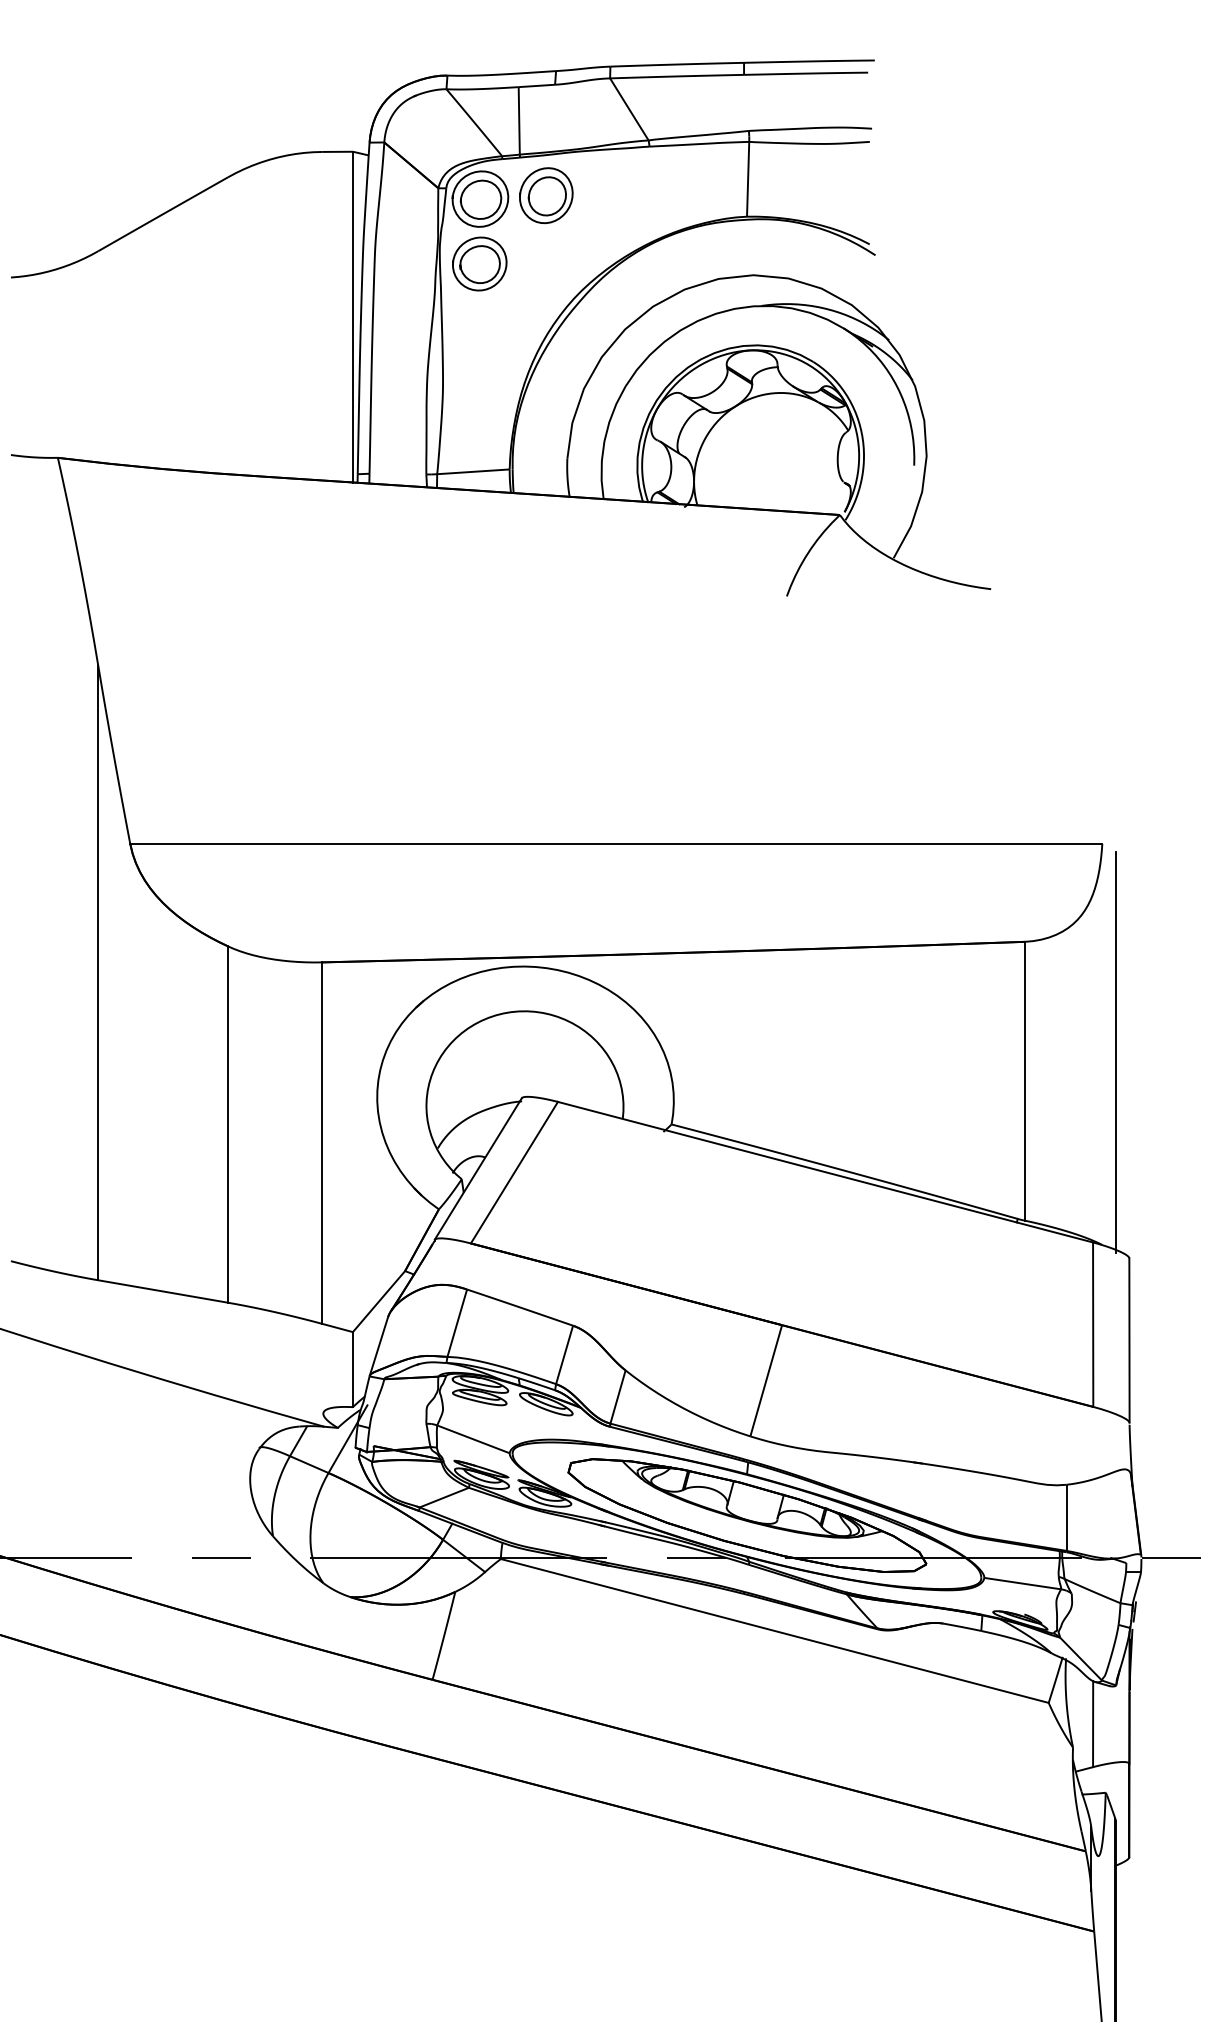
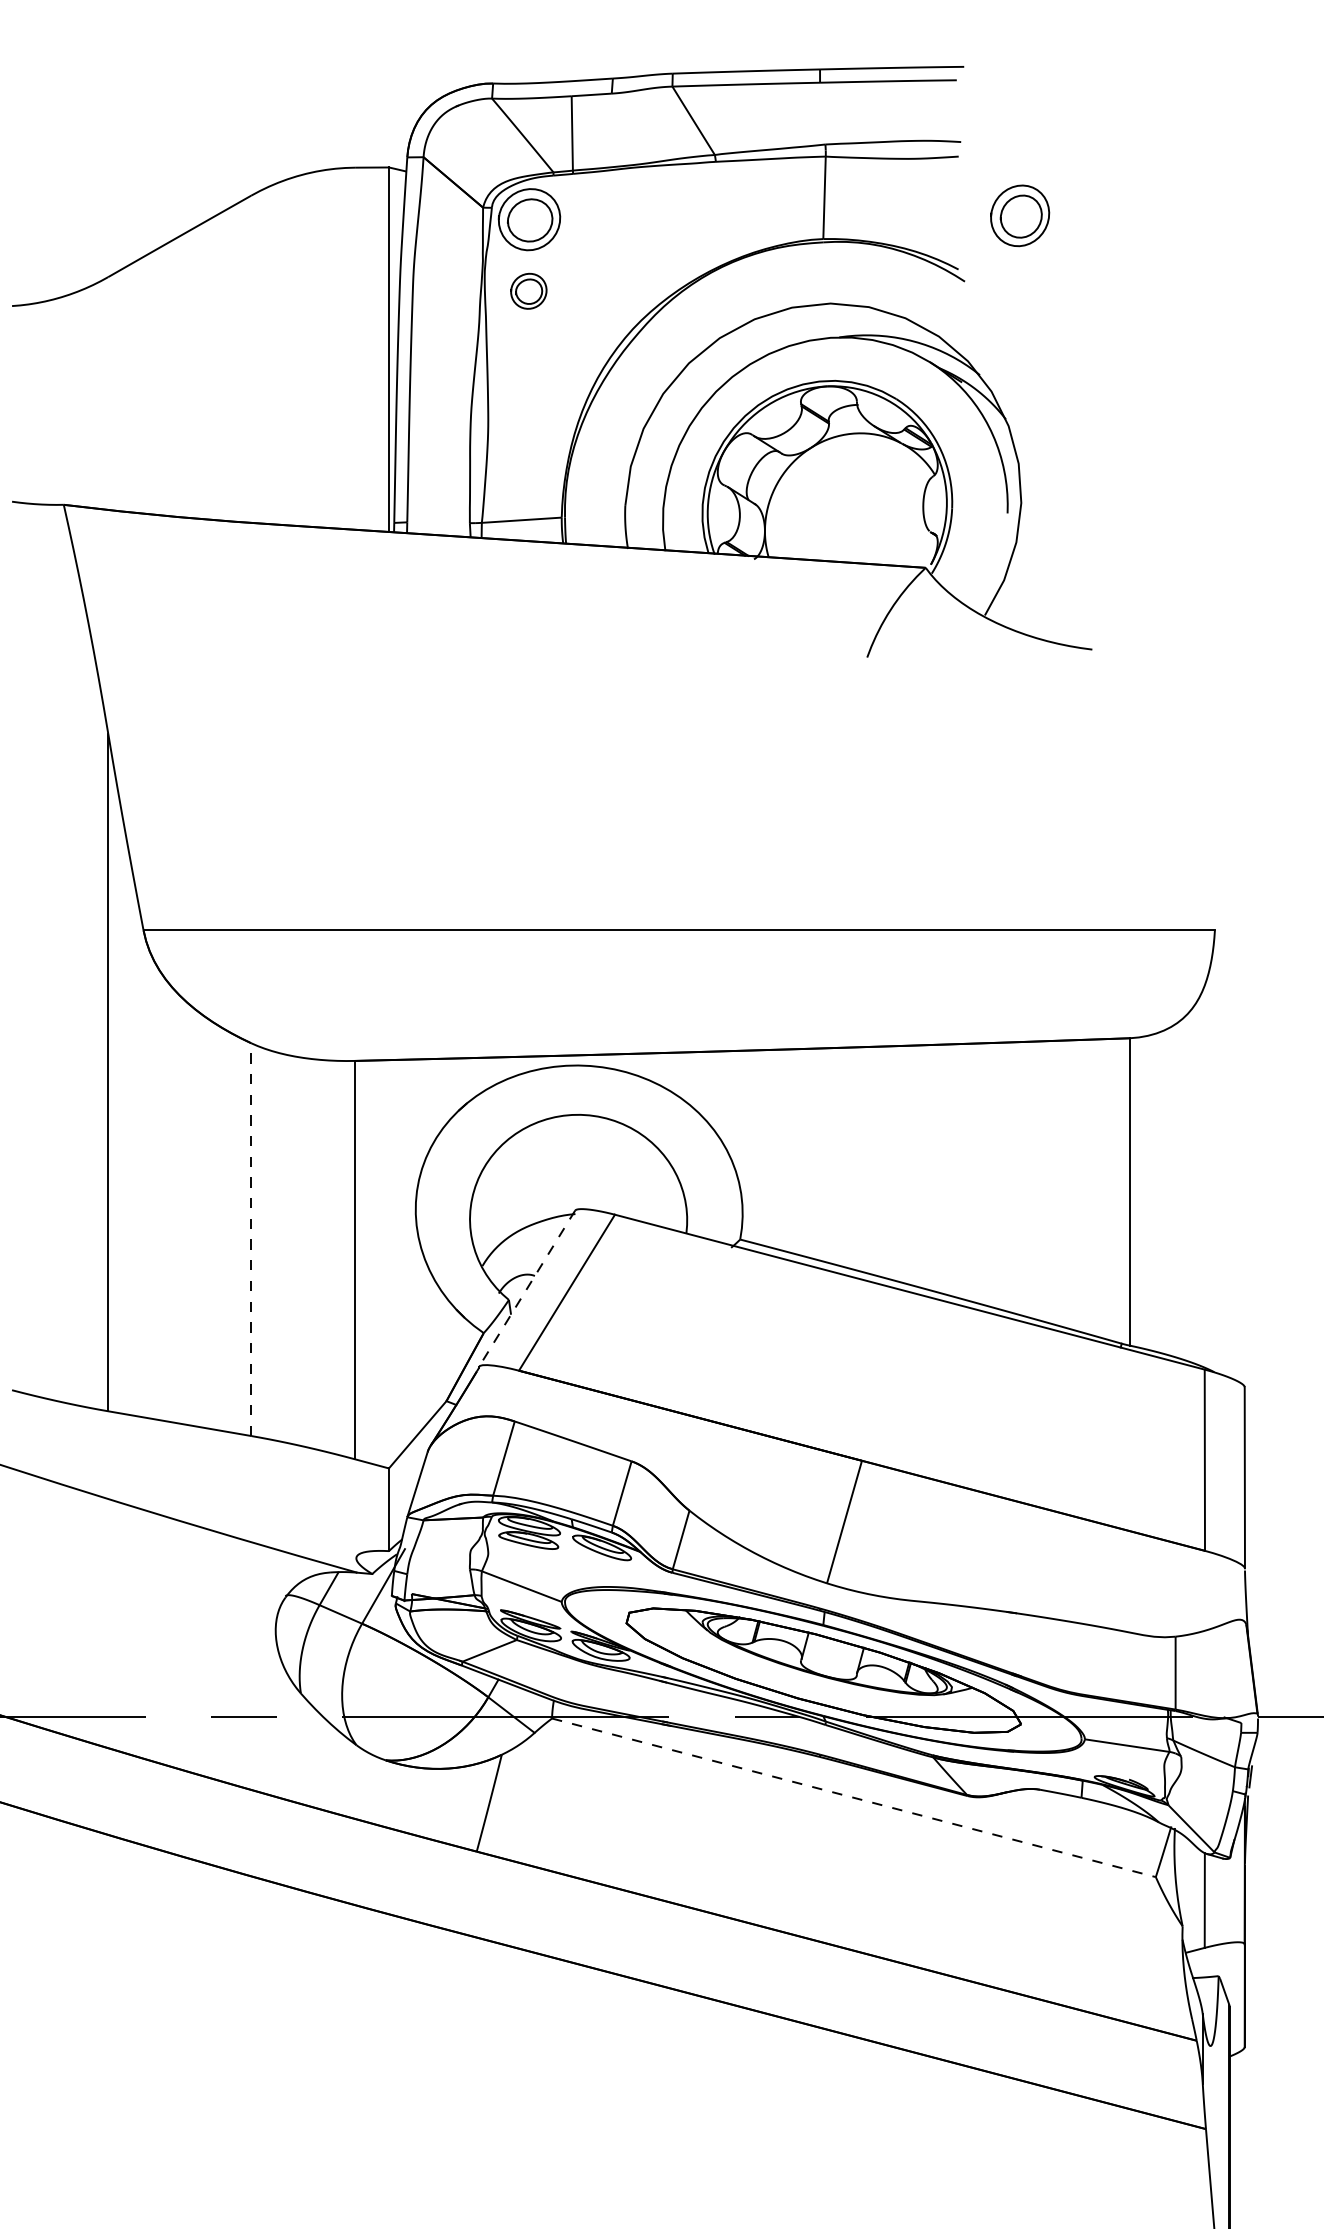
part: (546, 195) -> (1020, 215), moved
part: (479, 264) -> (528, 291), size x0.6
line: (1115, 1052) -> (1229, 1160), removed
line: (228, 1124) -> (251, 1239), solid -> dashed
line: (478, 1168) -> (527, 1288), solid -> dashed
line: (775, 1630) -> (854, 1797), solid -> dashed

